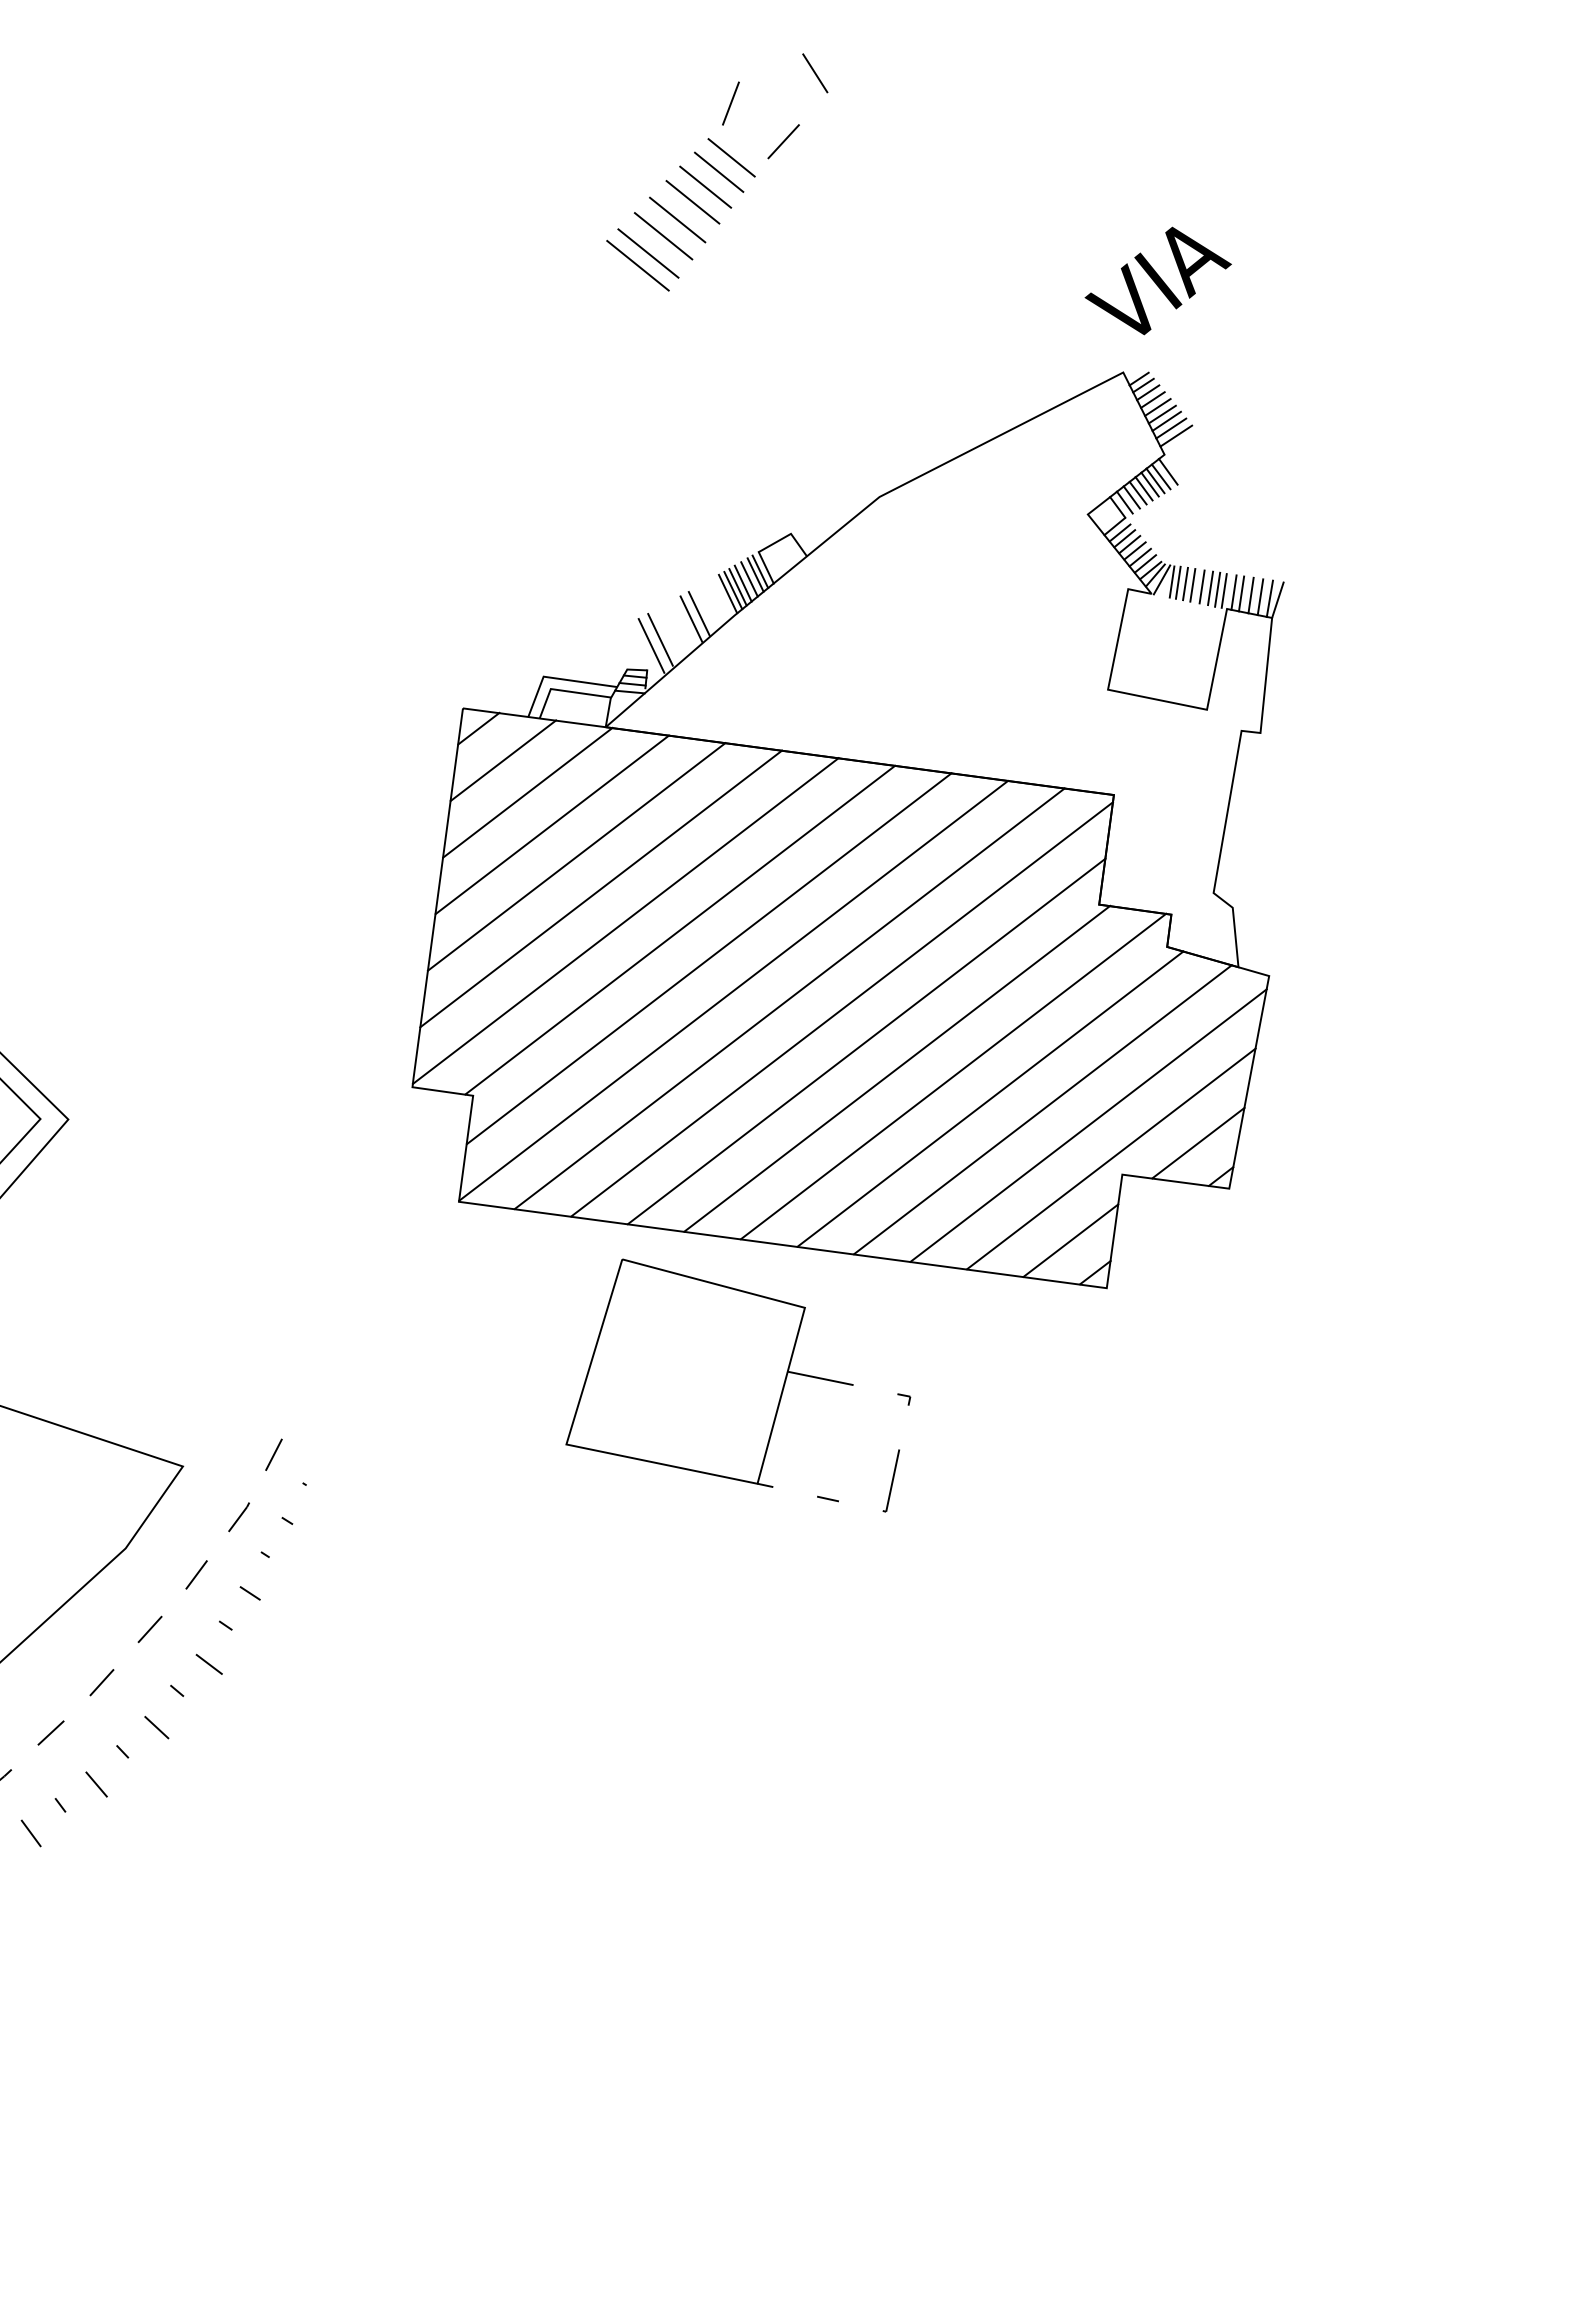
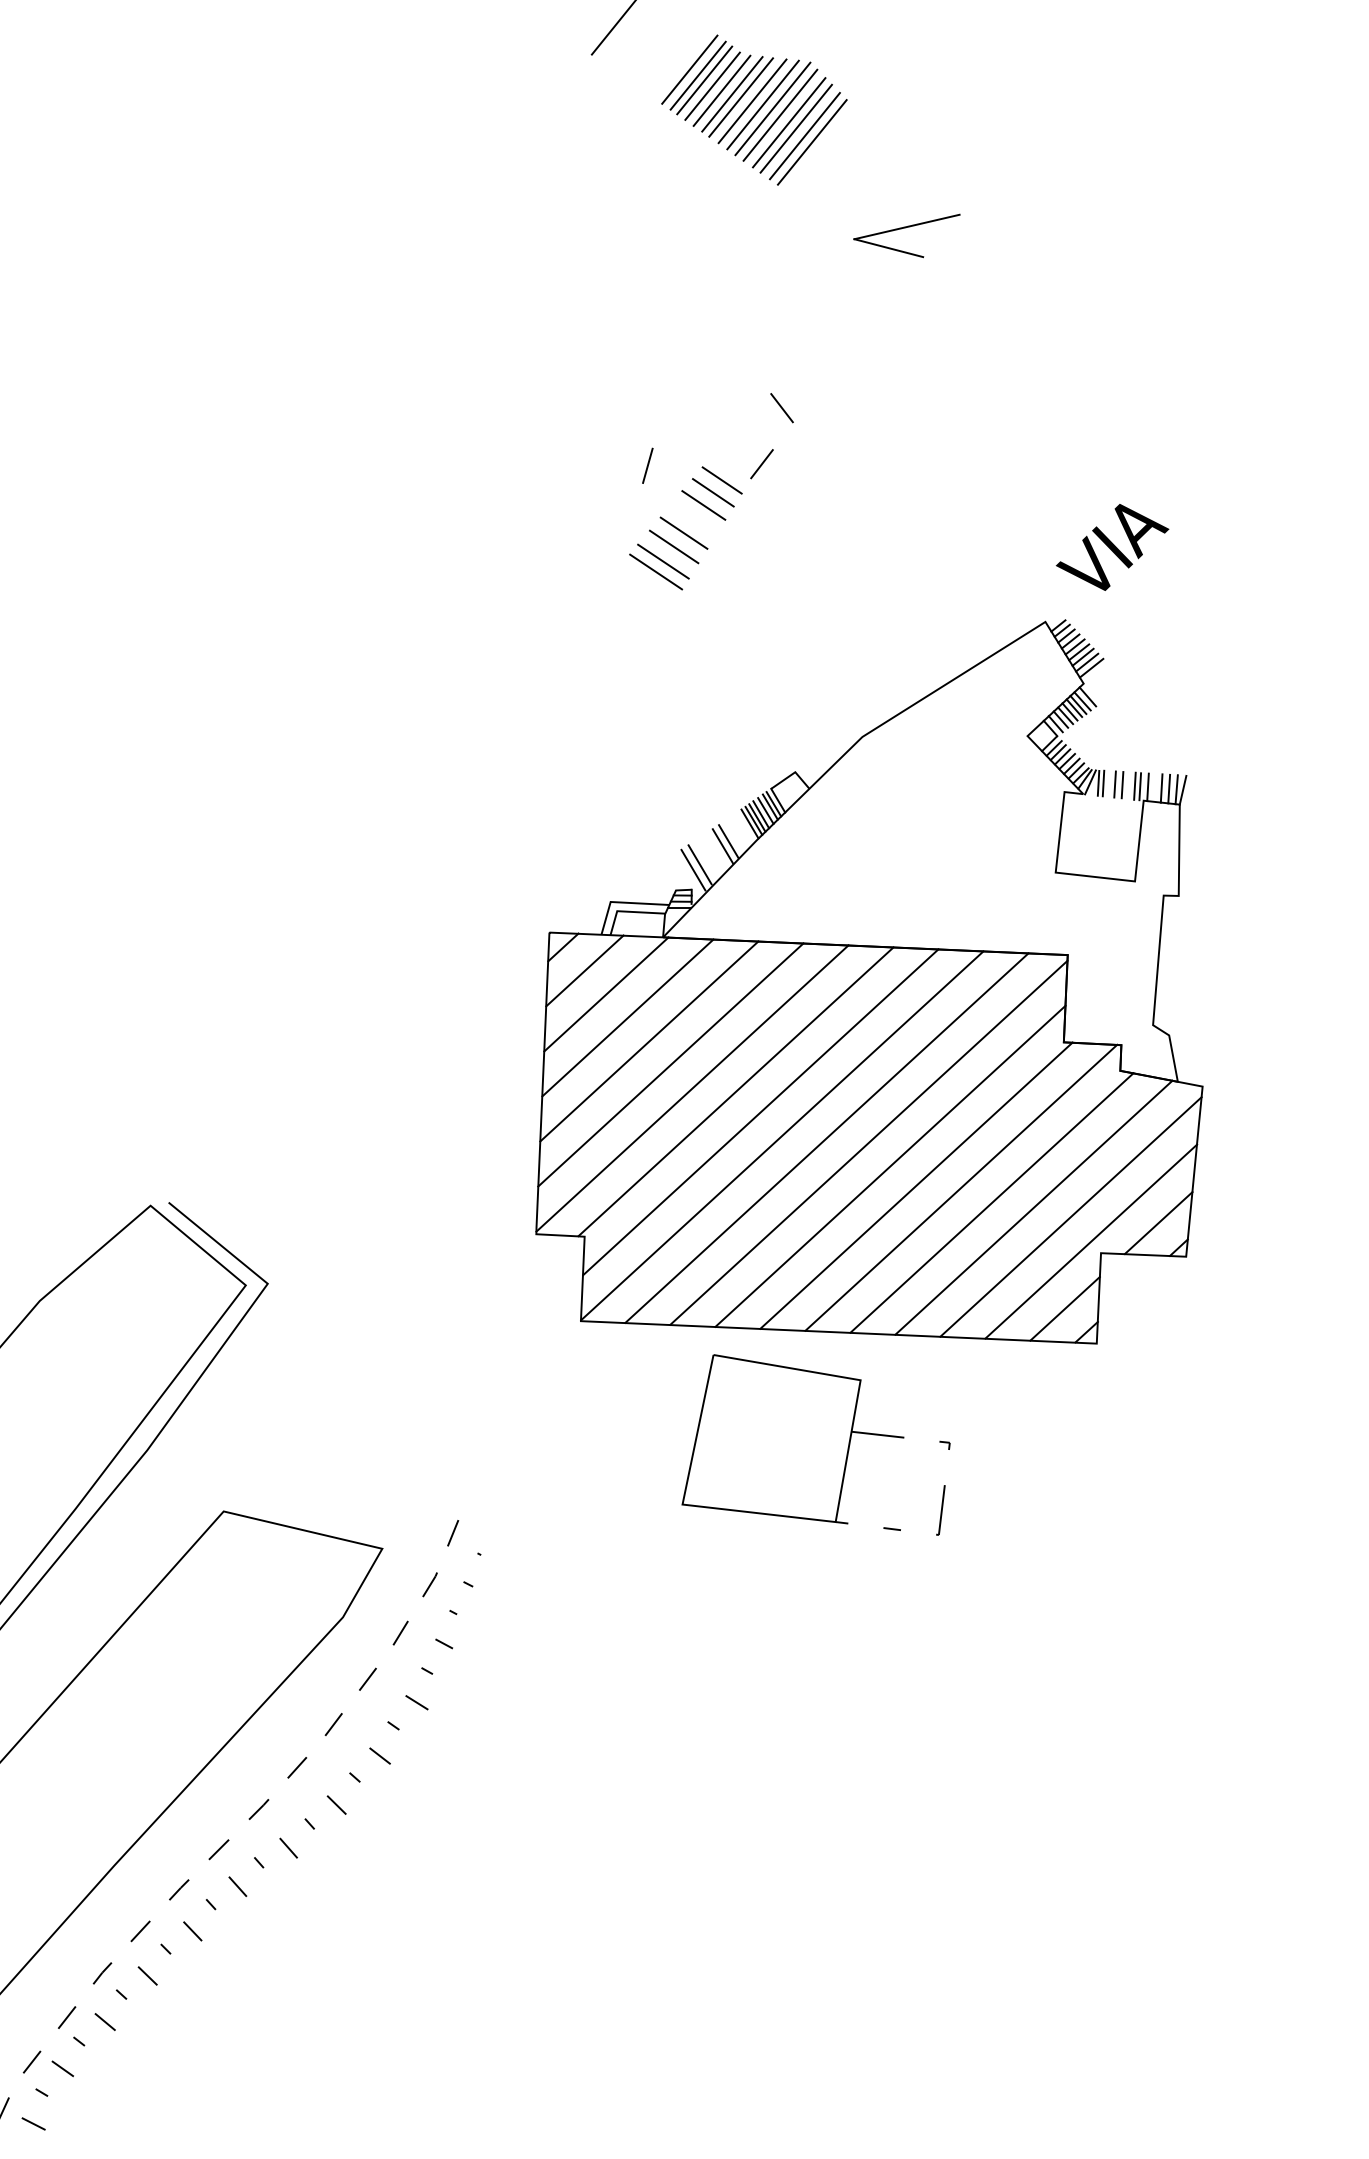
line: (730, 103) -> (647, 465), moved
line: (692, 202) -> (694, 518), removed
text: (1158, 281) -> (1112, 547), moved
line: (1185, 583) -> (1109, 783), removed
line: (1210, 588) -> (1129, 785), removed
line: (1240, 593) -> (1153, 787), removed

